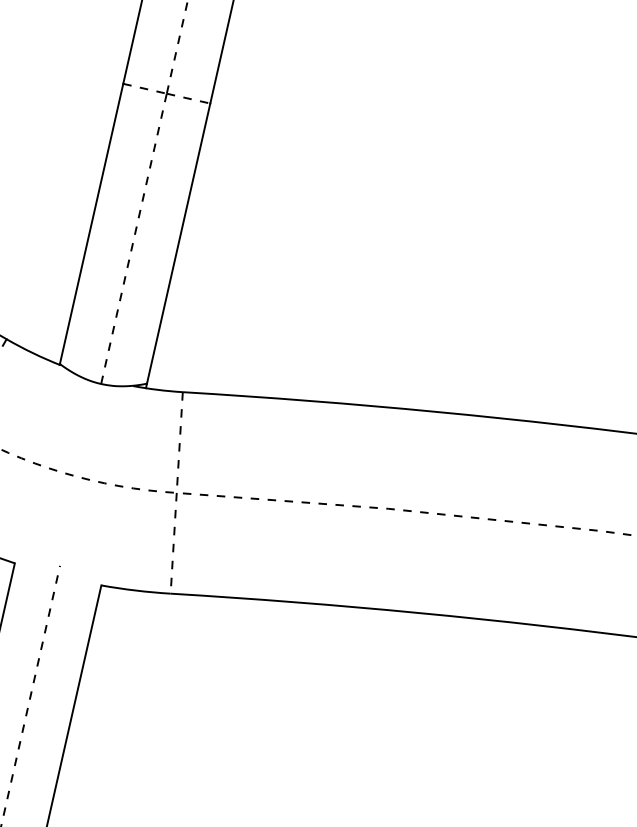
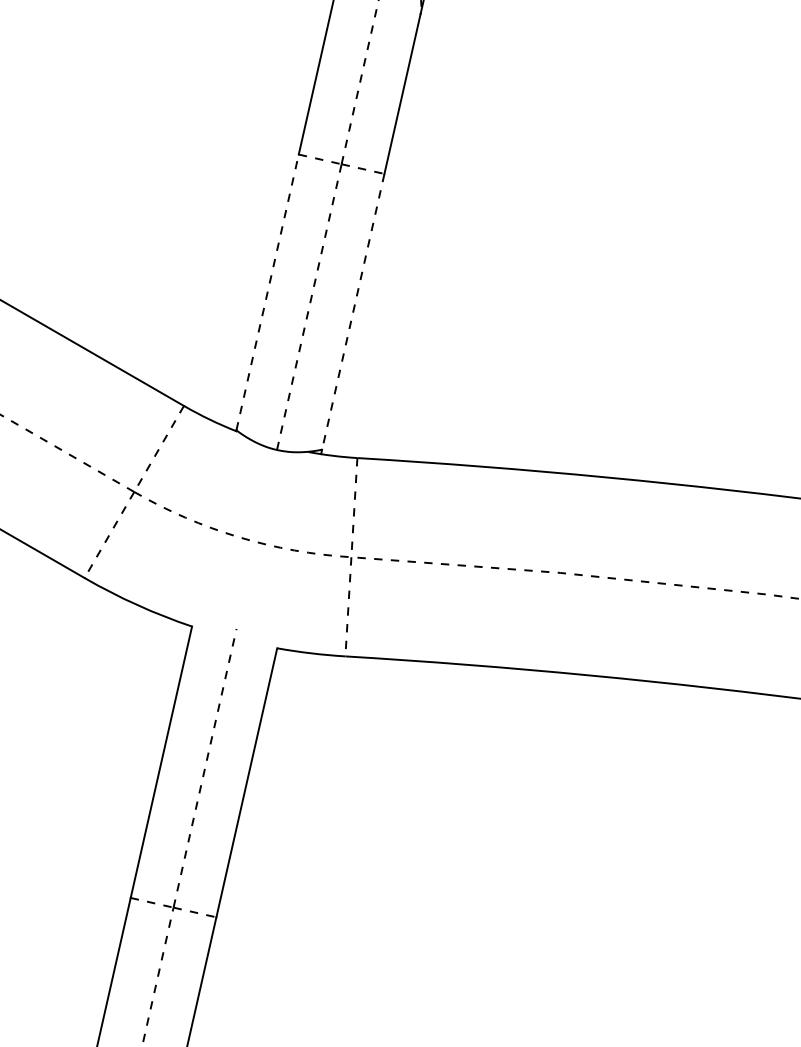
line: (91, 222) -> (267, 291), solid -> dashed
line: (178, 244) -> (353, 312), solid -> dashed

